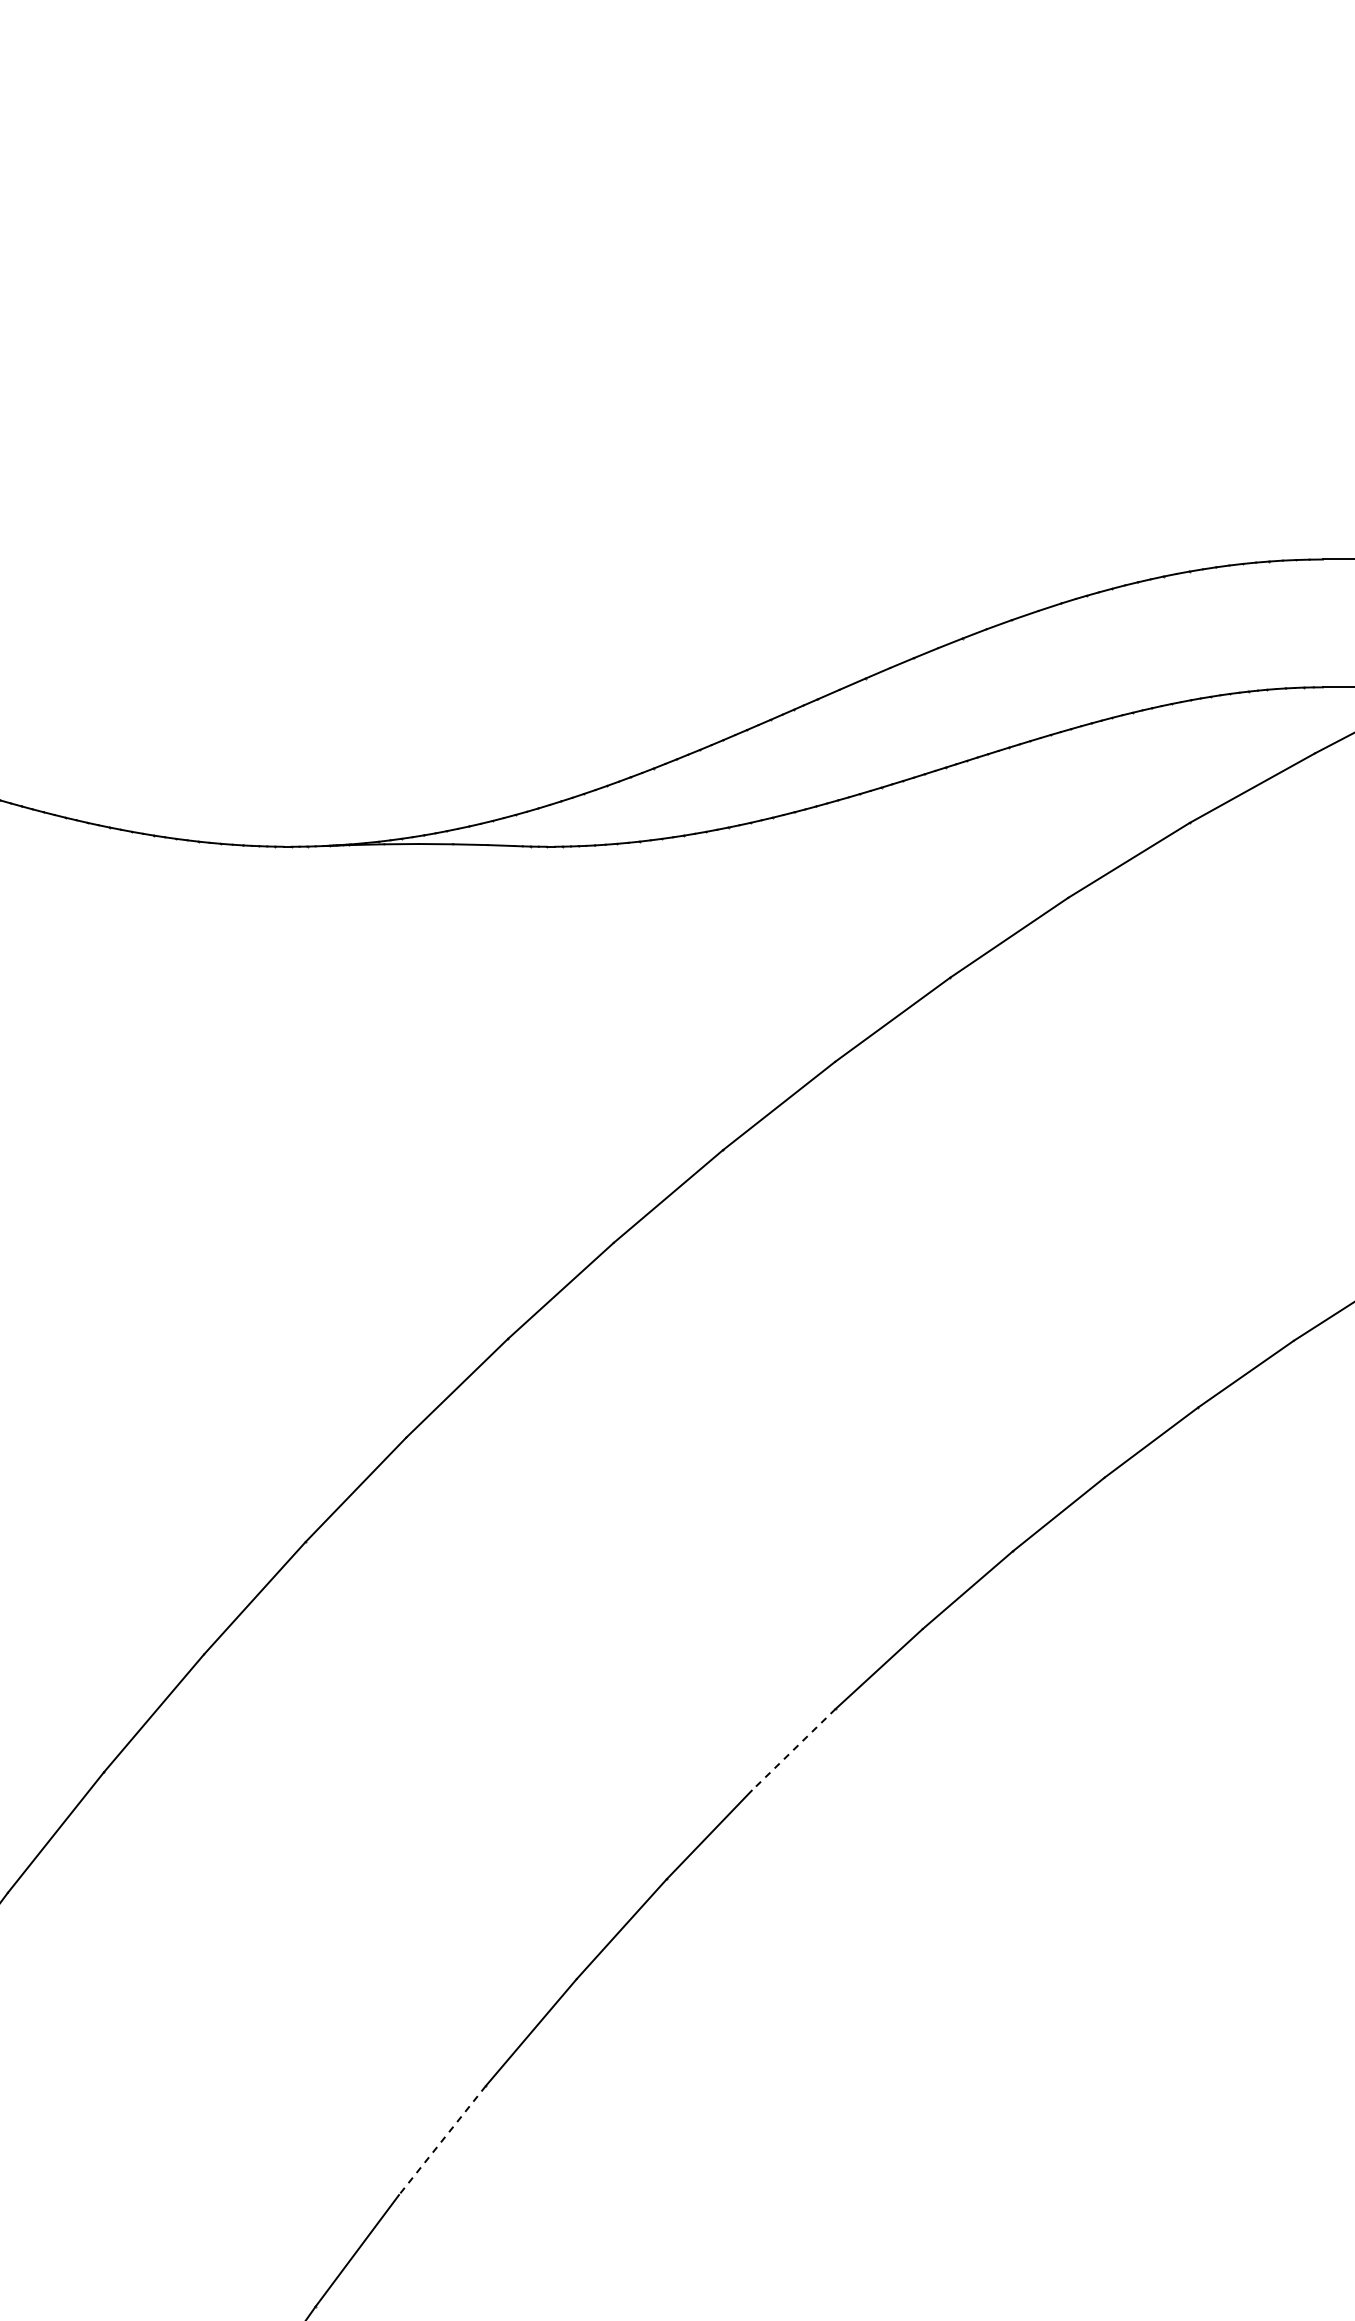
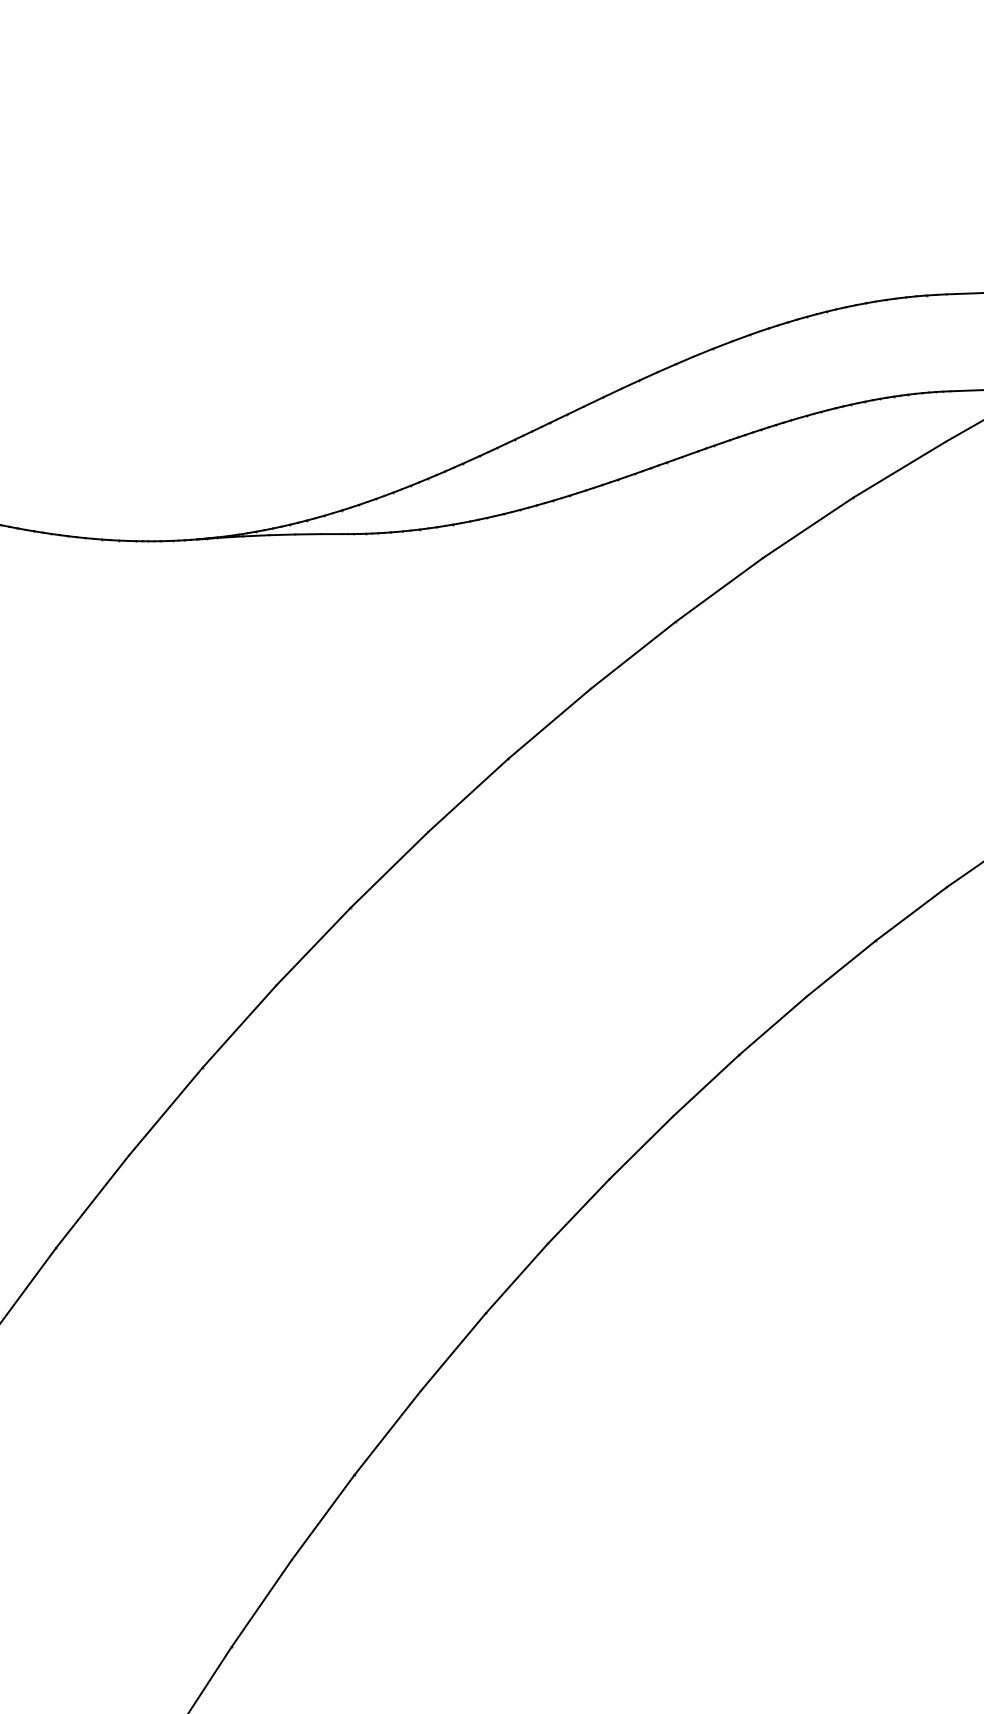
line: (793, 1749) -> (578, 1211), dashed -> solid
line: (442, 2140) -> (323, 1517), dashed -> solid

